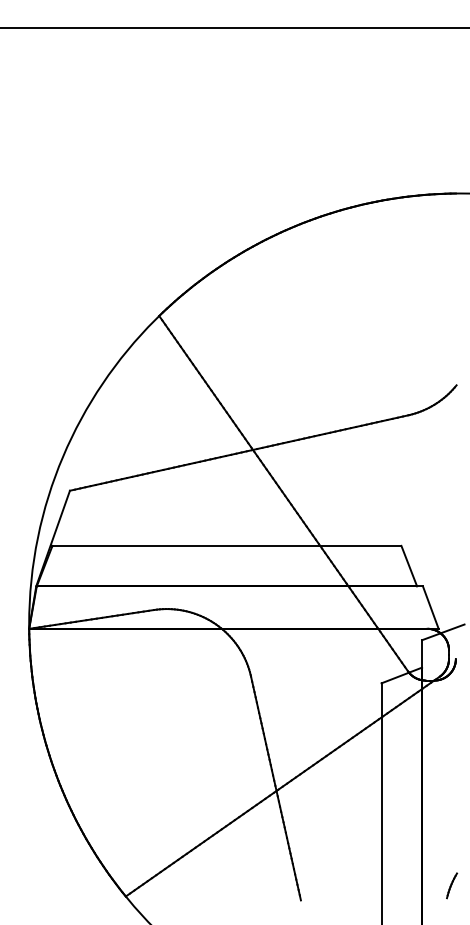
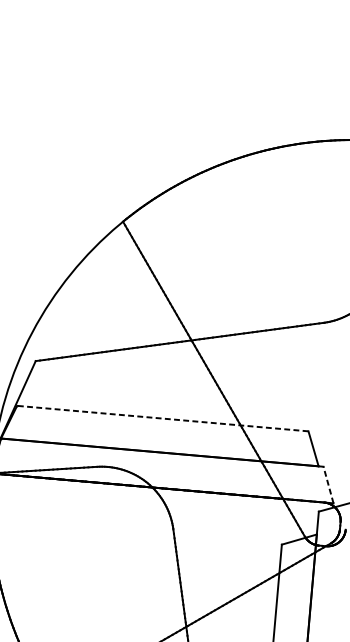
line: (226, 545) -> (162, 418), solid -> dashed
line: (430, 607) -> (328, 484), solid -> dashed

